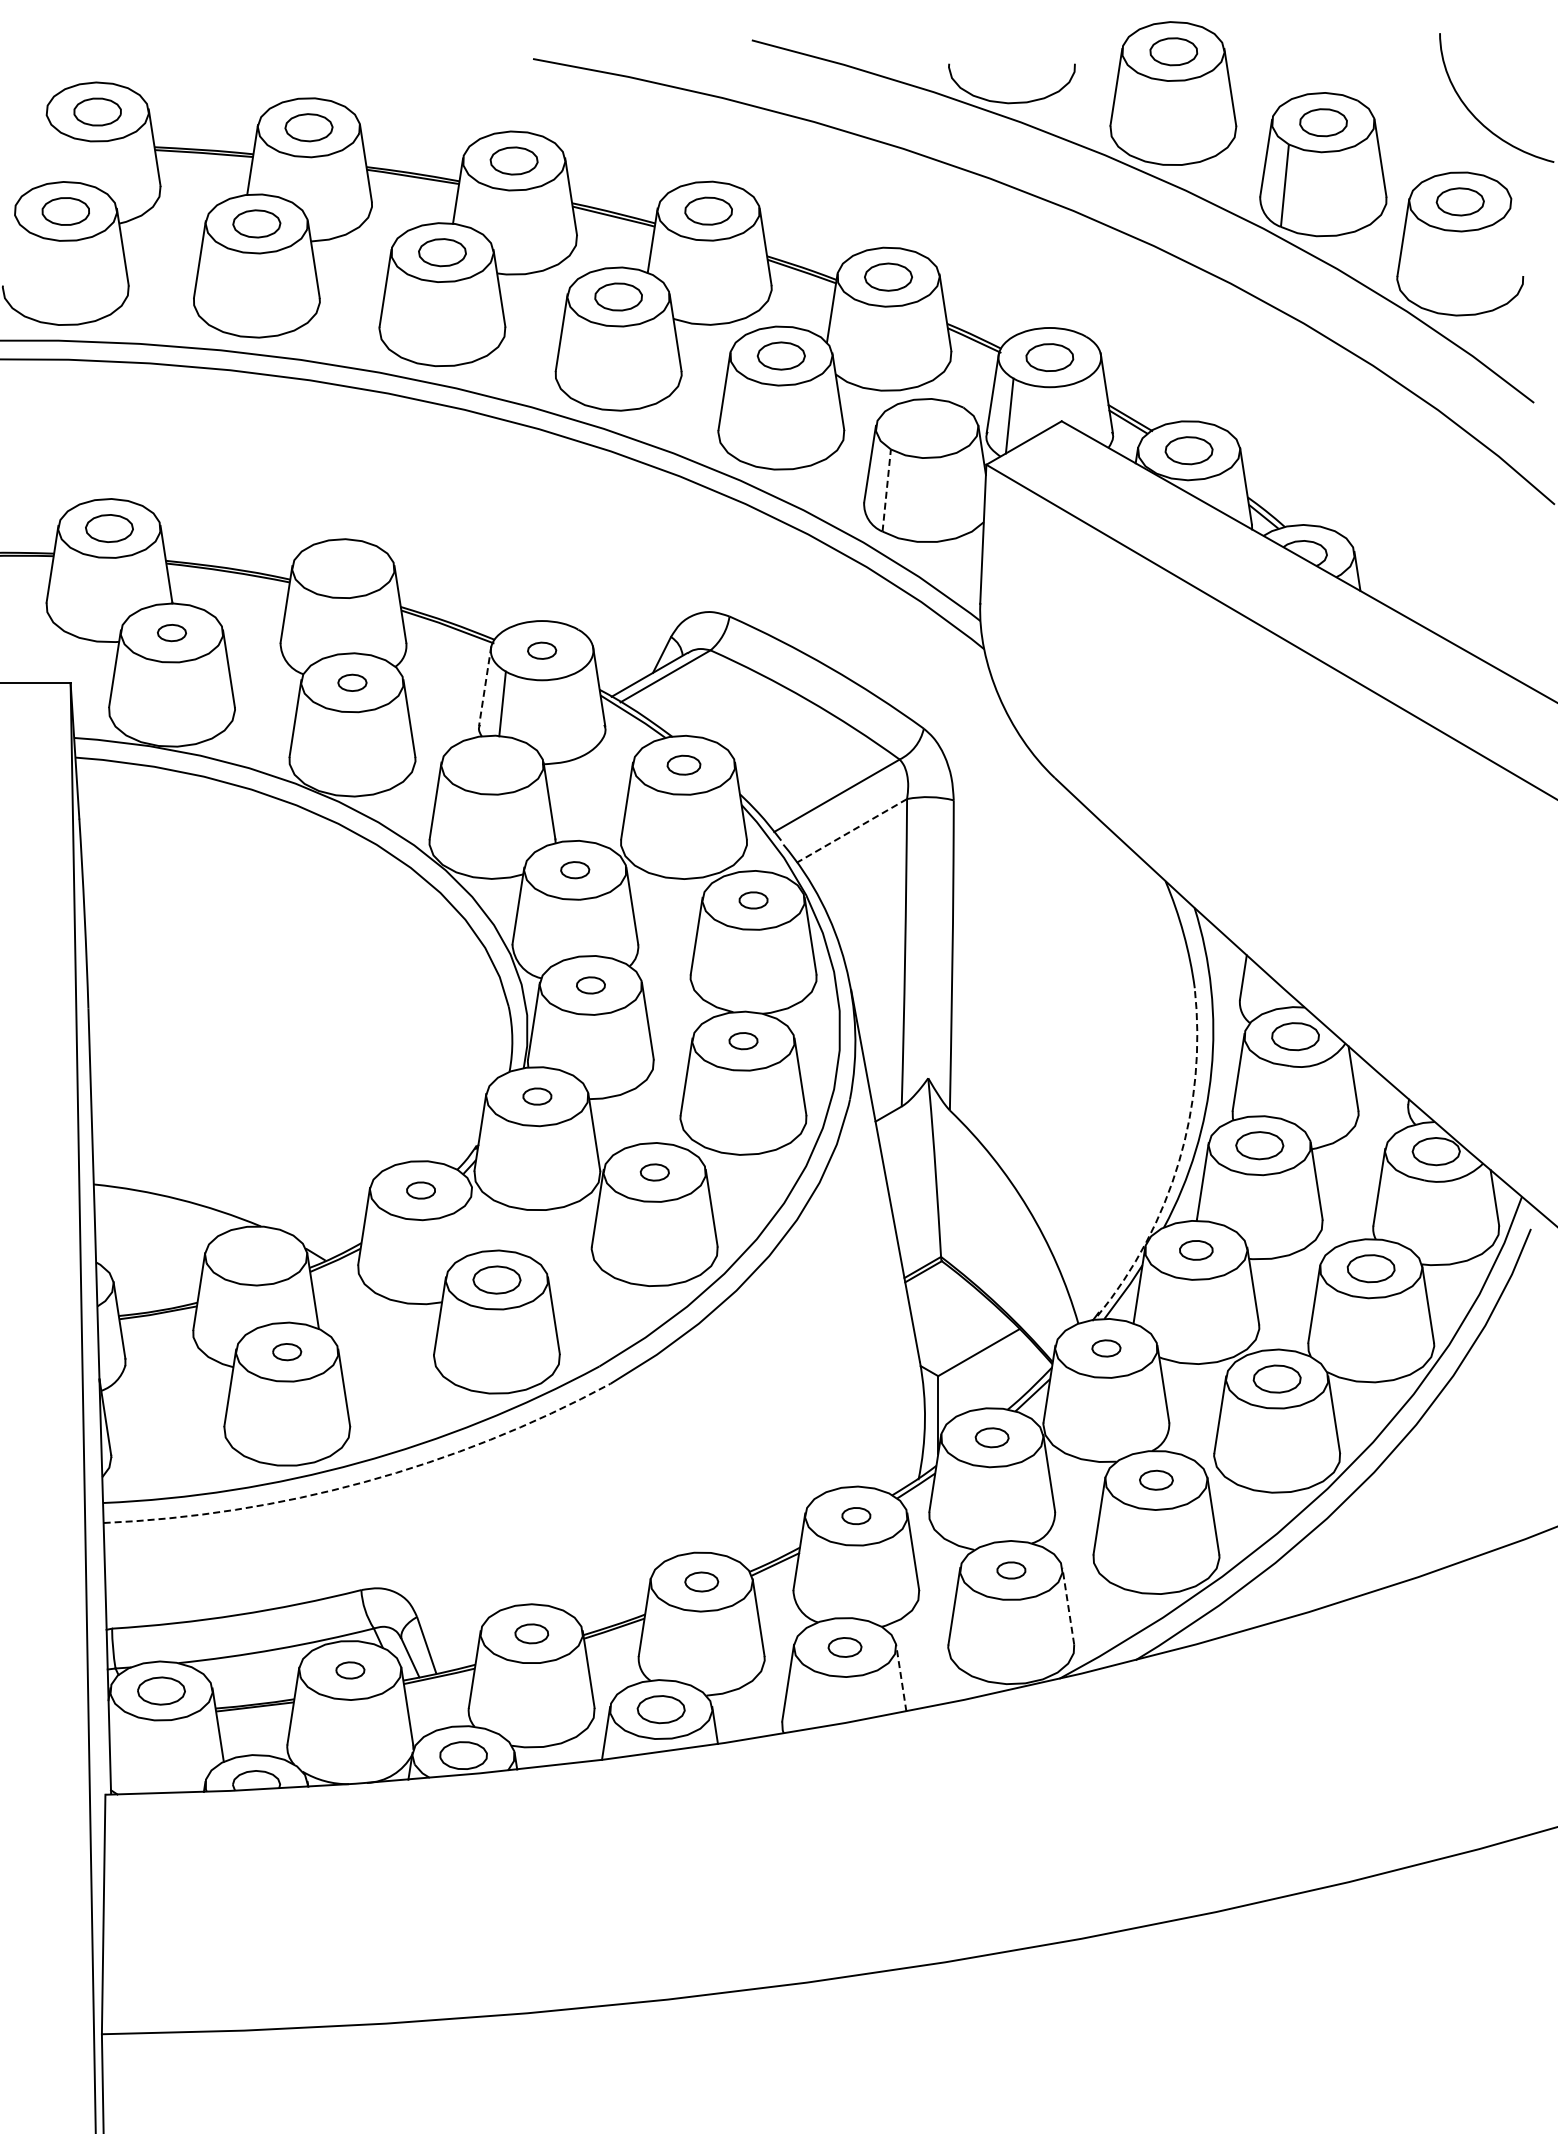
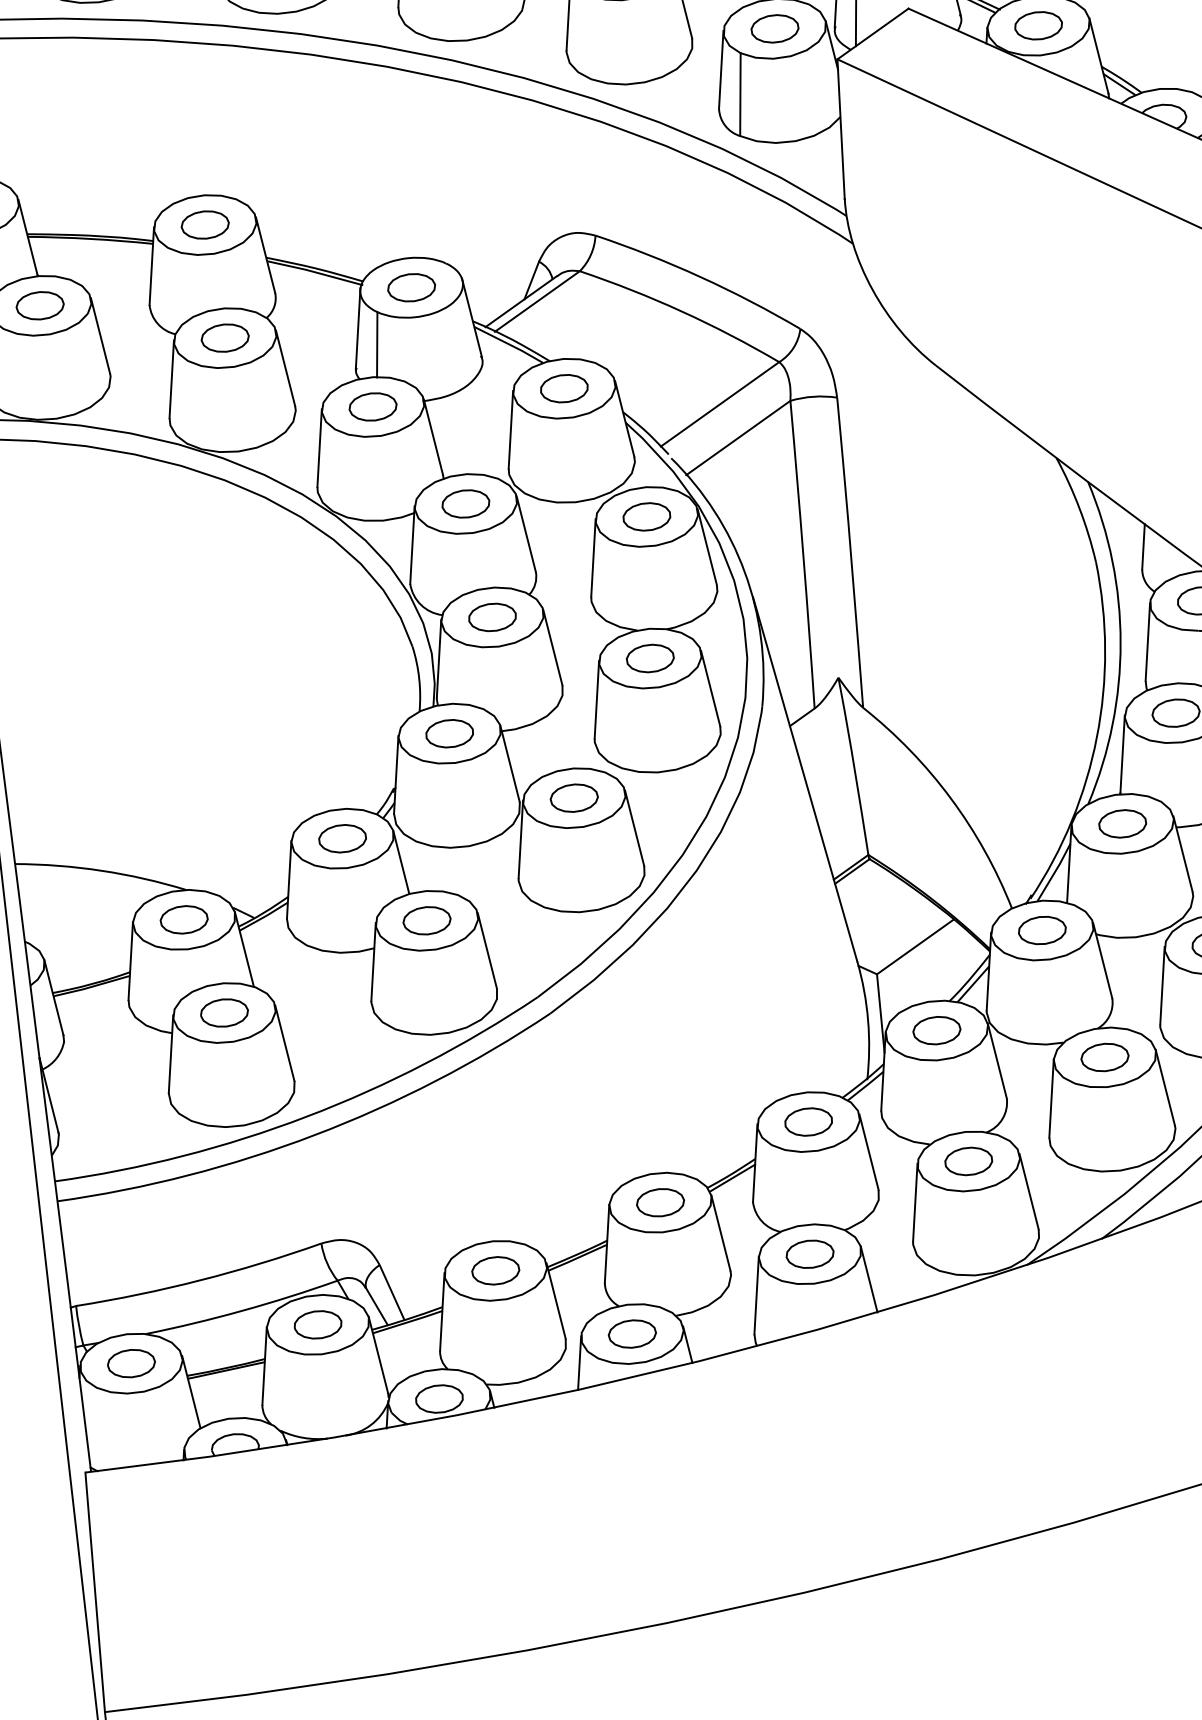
part: (927, 428) -> (775, 28), added
line: (886, 490) -> (740, 94), dashed -> solid
part: (343, 568) -> (205, 224), added
part: (171, 632) -> (39, 305), size x1.67
part: (541, 650) -> (410, 287), size x1.67
part: (352, 682) -> (225, 337), size x1.67
line: (485, 686) -> (358, 328), dashed -> solid
part: (492, 764) -> (372, 406), added
part: (683, 764) -> (563, 387), size x1.43
line: (851, 830) -> (737, 437), dashed -> solid
part: (574, 869) -> (464, 503), size x1.67
part: (753, 900) -> (646, 516), size x1.67
part: (590, 985) -> (492, 617), size x1.67
part: (743, 1040) -> (650, 657), size x1.67
part: (537, 1096) -> (449, 733), size x1.67
arc: (1179, 1161) -> (1097, 736), dashed -> solid
part: (654, 1172) -> (574, 798), size x1.67
part: (420, 1190) -> (342, 838), size x1.67
line: (476, 1219) -> (400, 862), added
part: (1196, 1250) -> (1122, 823), size x1.43
part: (255, 1255) -> (183, 919), added
part: (1106, 1348) -> (1042, 930), size x1.67
part: (286, 1351) -> (223, 1012), size x1.67
part: (991, 1437) -> (936, 1030), size x1.43
part: (1156, 1479) -> (1105, 1056), size x1.43
arc: (364, 1482) -> (314, 1135), dashed -> solid
part: (856, 1515) -> (808, 1121), size x1.67
part: (1011, 1570) -> (968, 1161), size x1.67
part: (701, 1581) -> (660, 1202), size x1.43
line: (1068, 1606) -> (1029, 1191), dashed -> solid
part: (531, 1633) -> (495, 1270), size x1.43
part: (844, 1647) -> (809, 1254), size x1.43
part: (350, 1670) -> (318, 1324), size x1.67
line: (901, 1678) -> (869, 1279), dashed -> solid

